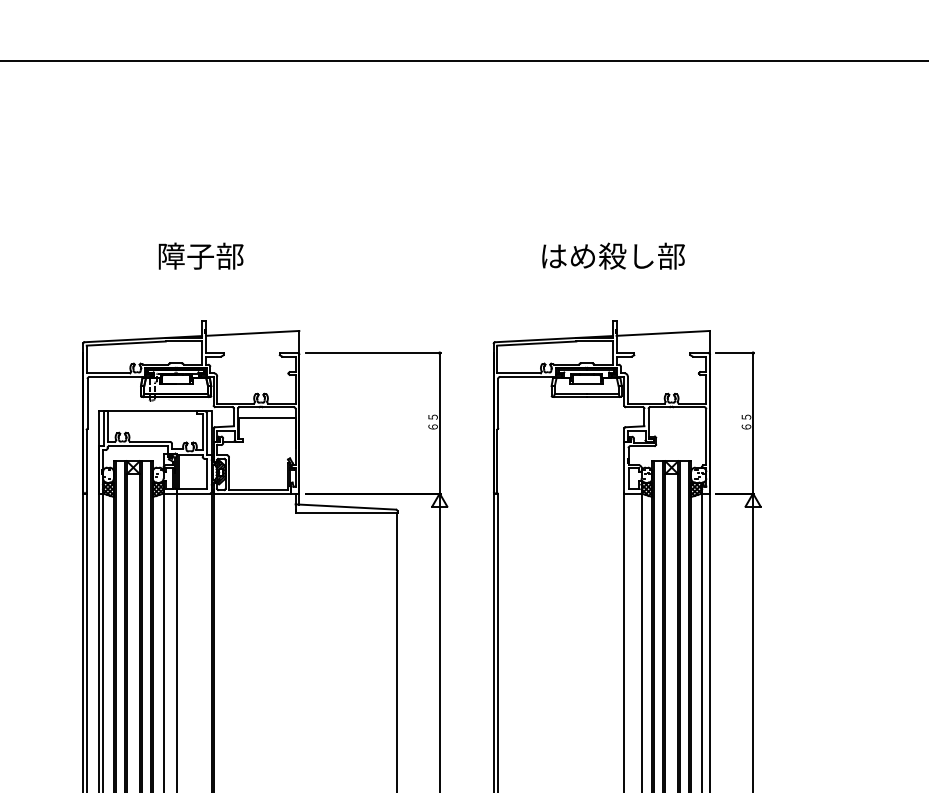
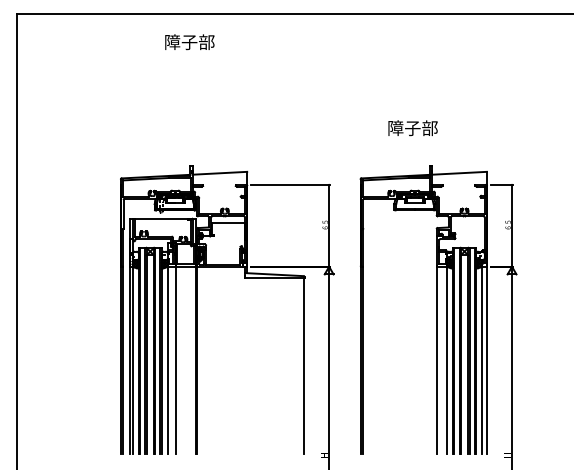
text: (200, 256) -> (189, 42), moved
text: (613, 256) -> (430, 128), はめ殺し部 -> 障子部

